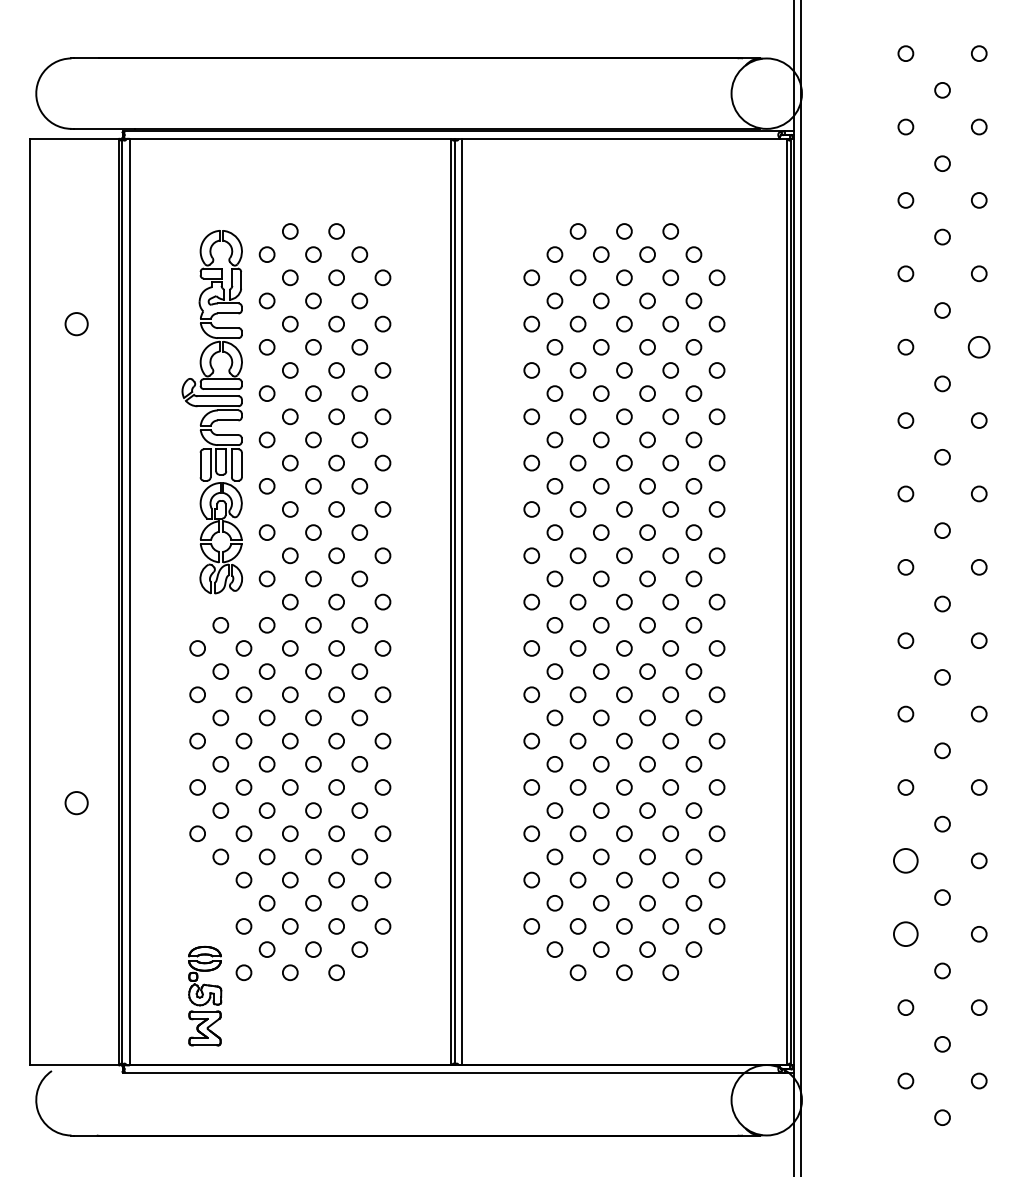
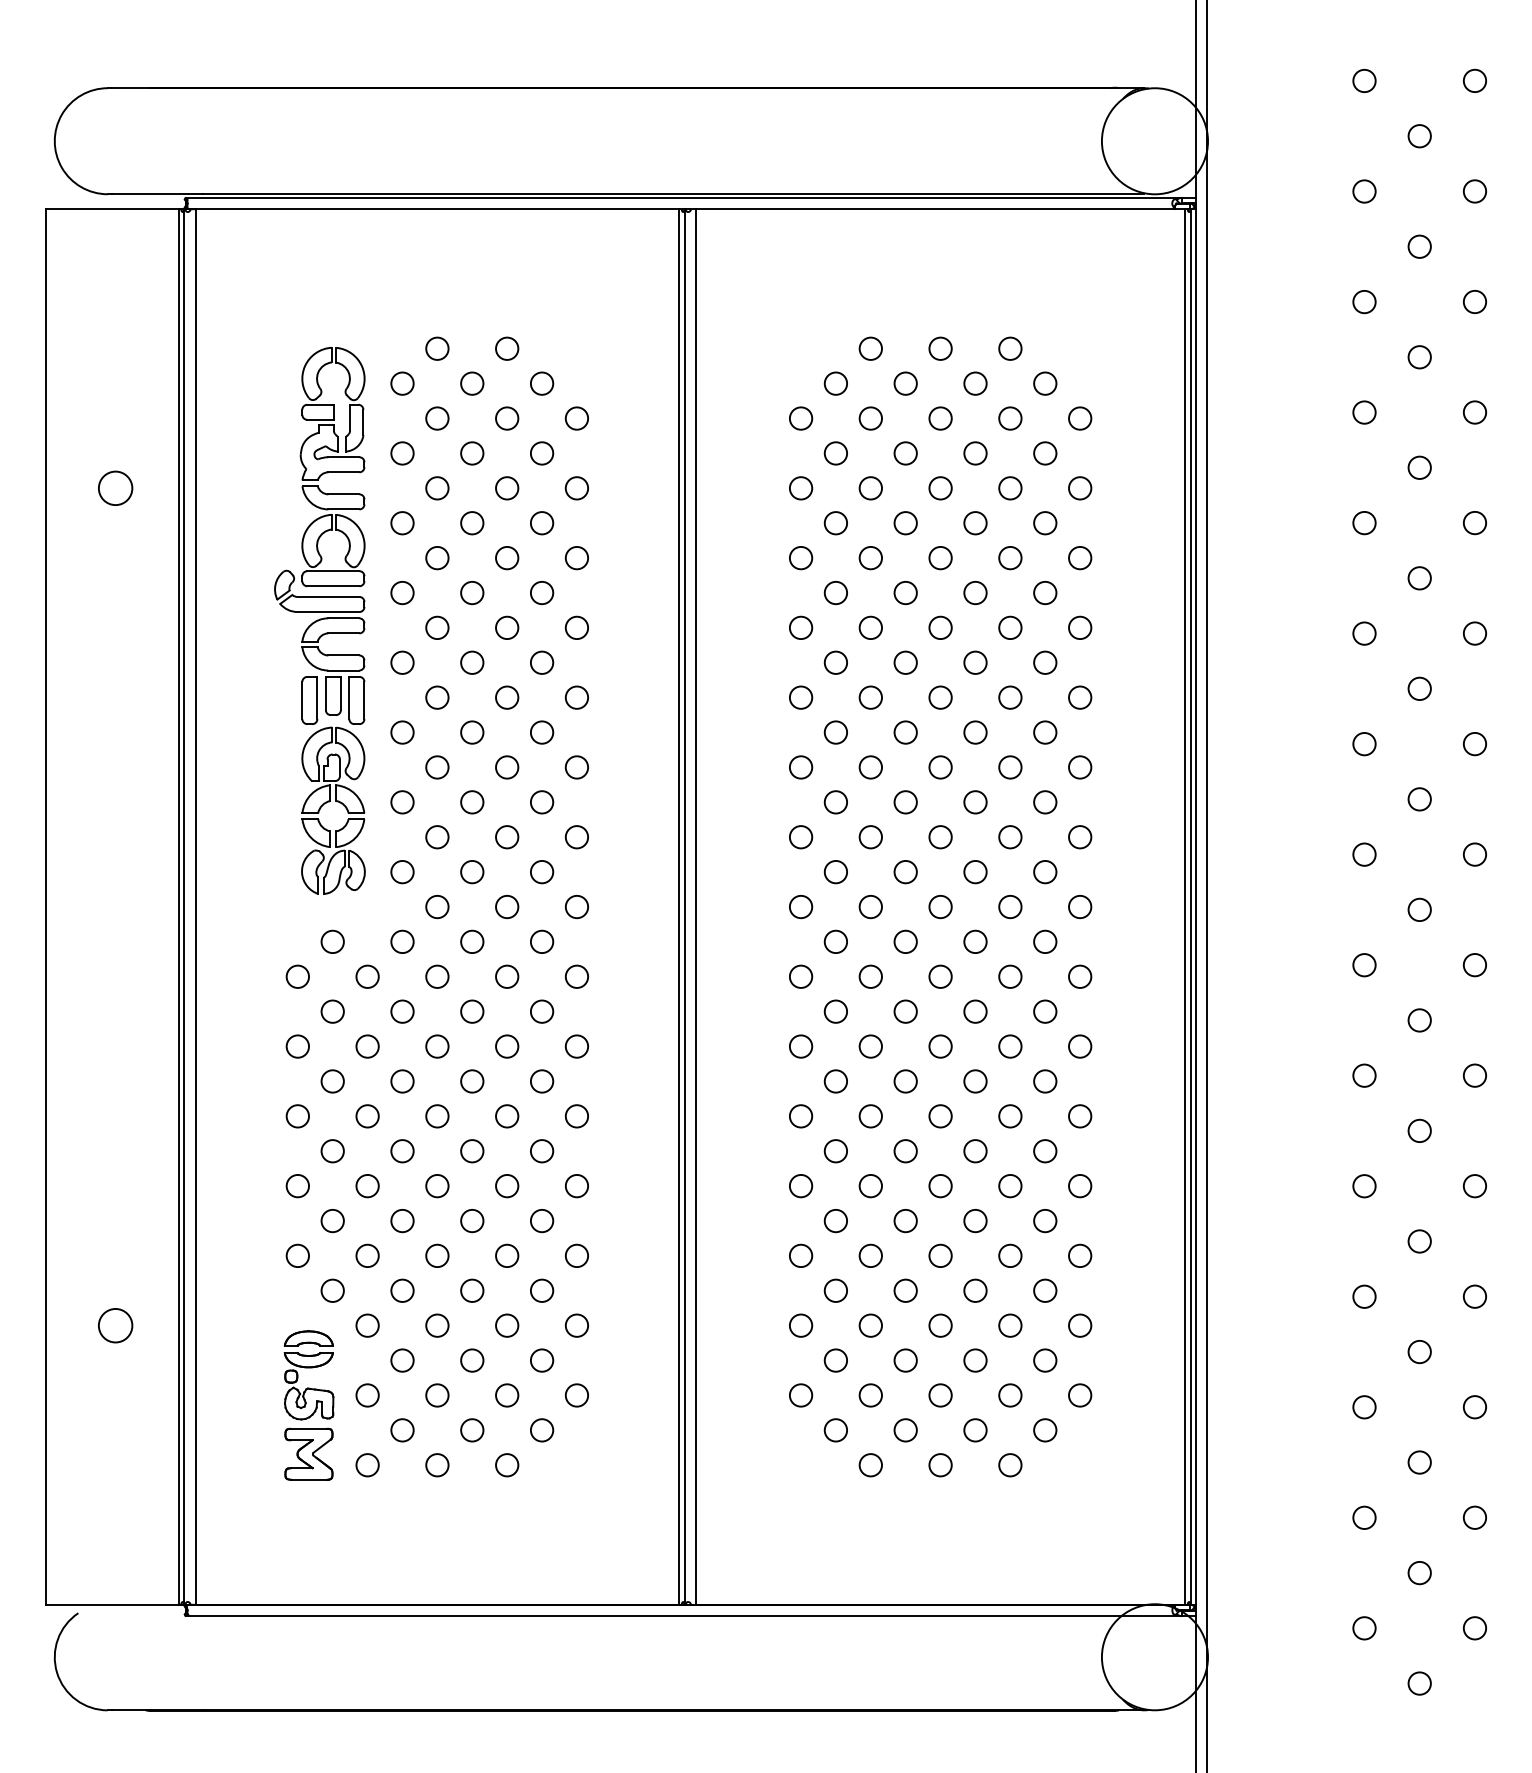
circle: (979, 346) -> (1475, 522), size x0.71
circle: (76, 803) -> (115, 1326), moved
circle: (905, 860) -> (1363, 1296), size x0.62
circle: (905, 934) -> (1363, 1407), size x0.62
part: (205, 995) -> (309, 1404), moved

